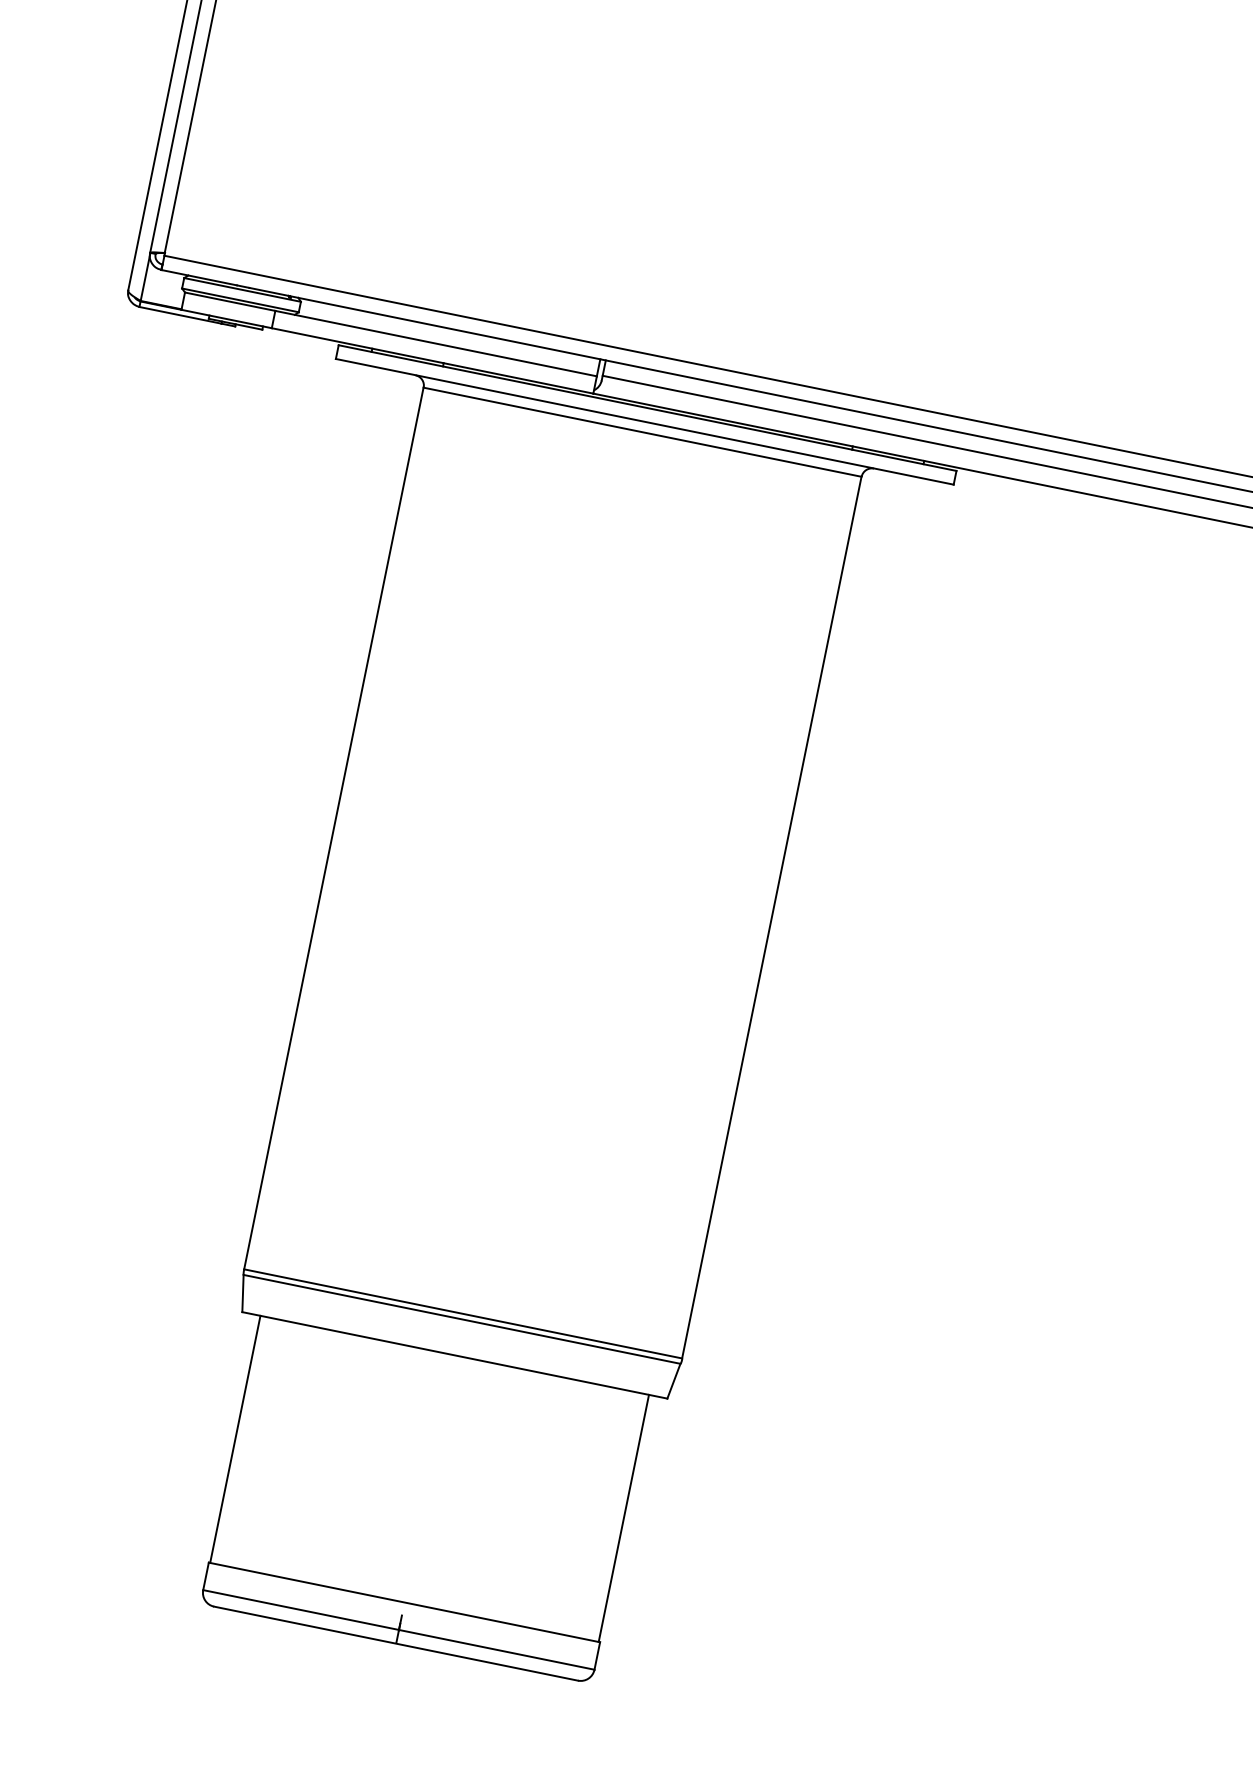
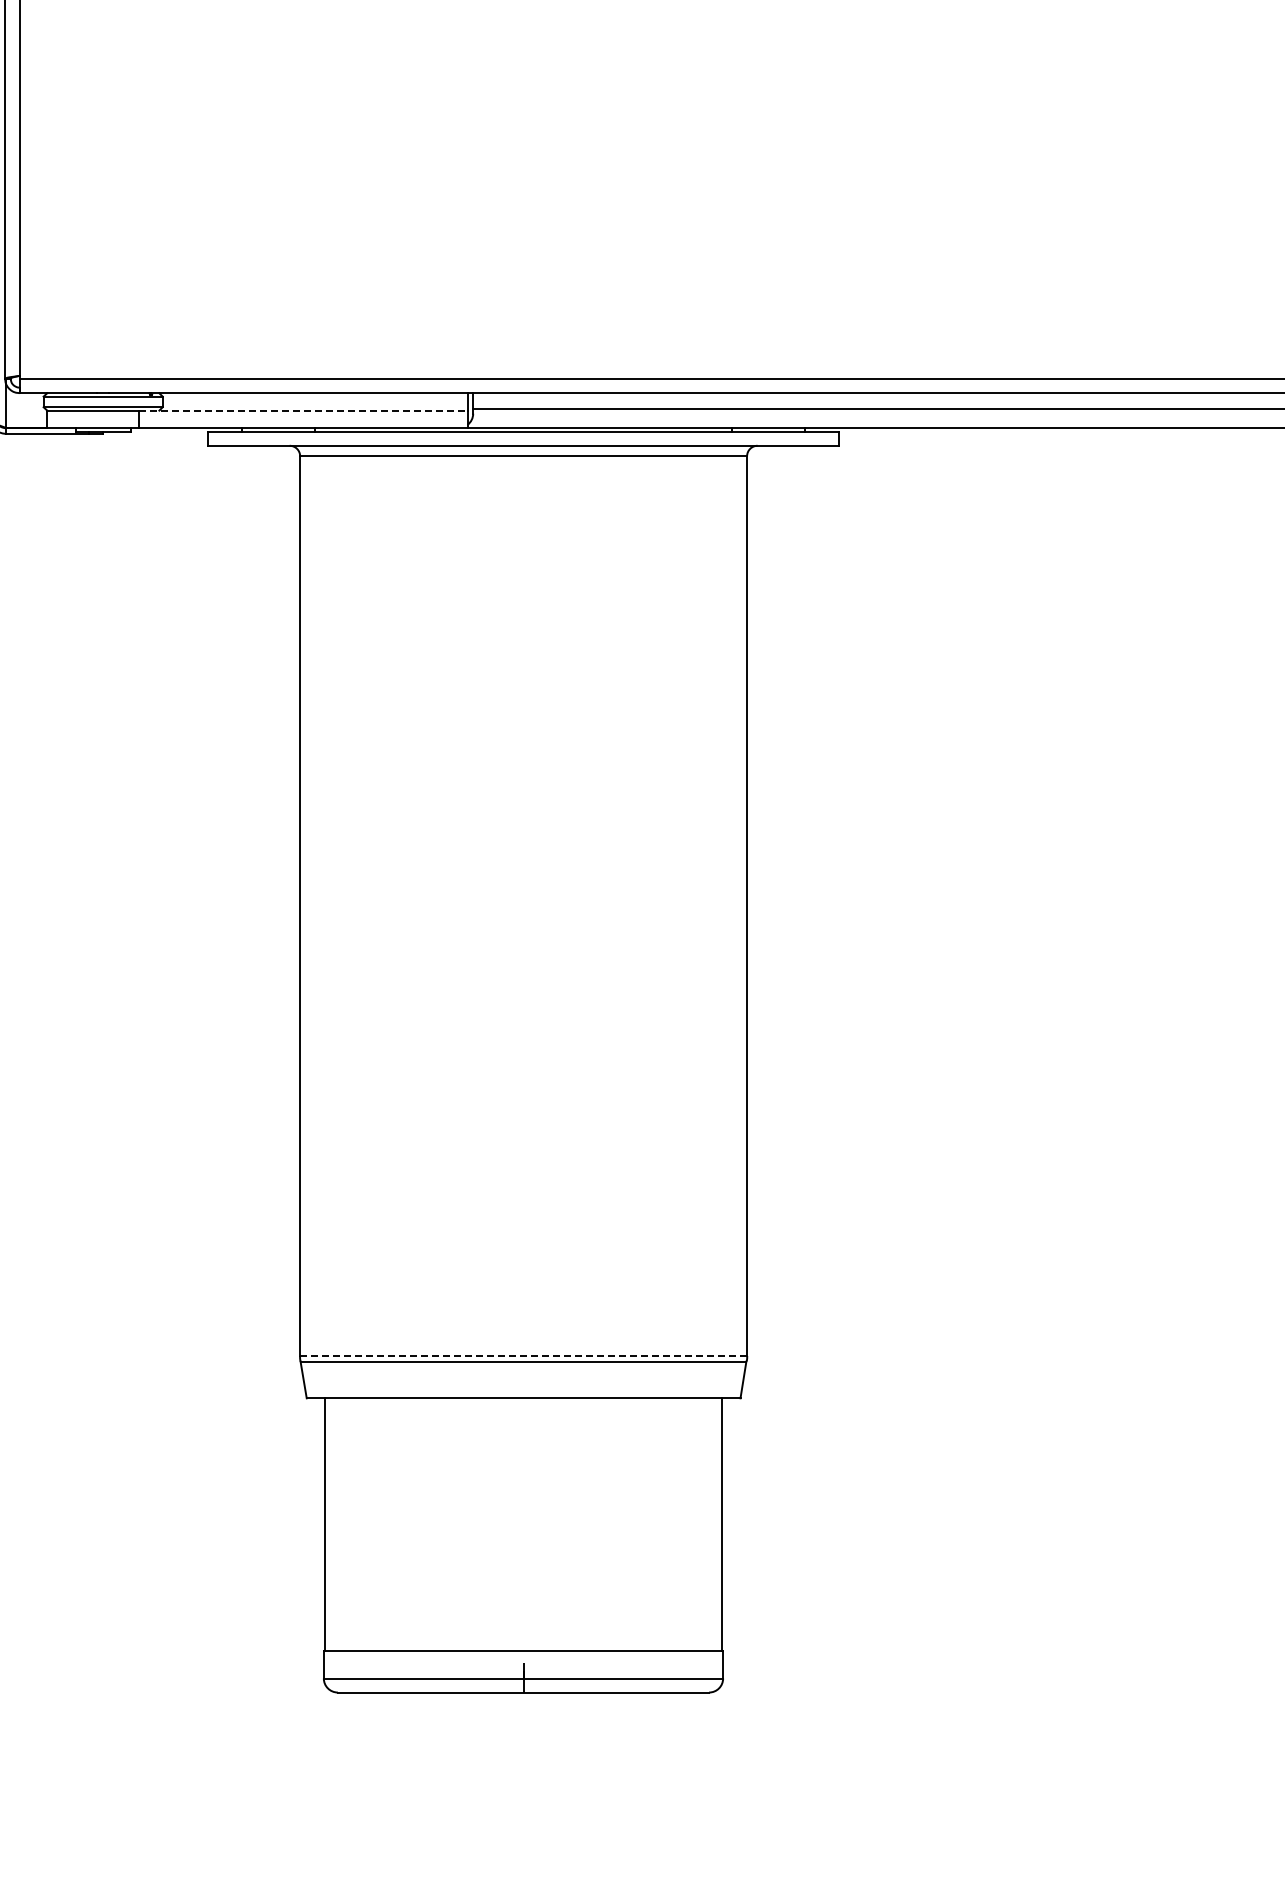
line: (437, 343) -> (304, 410), solid -> dashed
line: (462, 1314) -> (522, 1356), solid -> dashed

